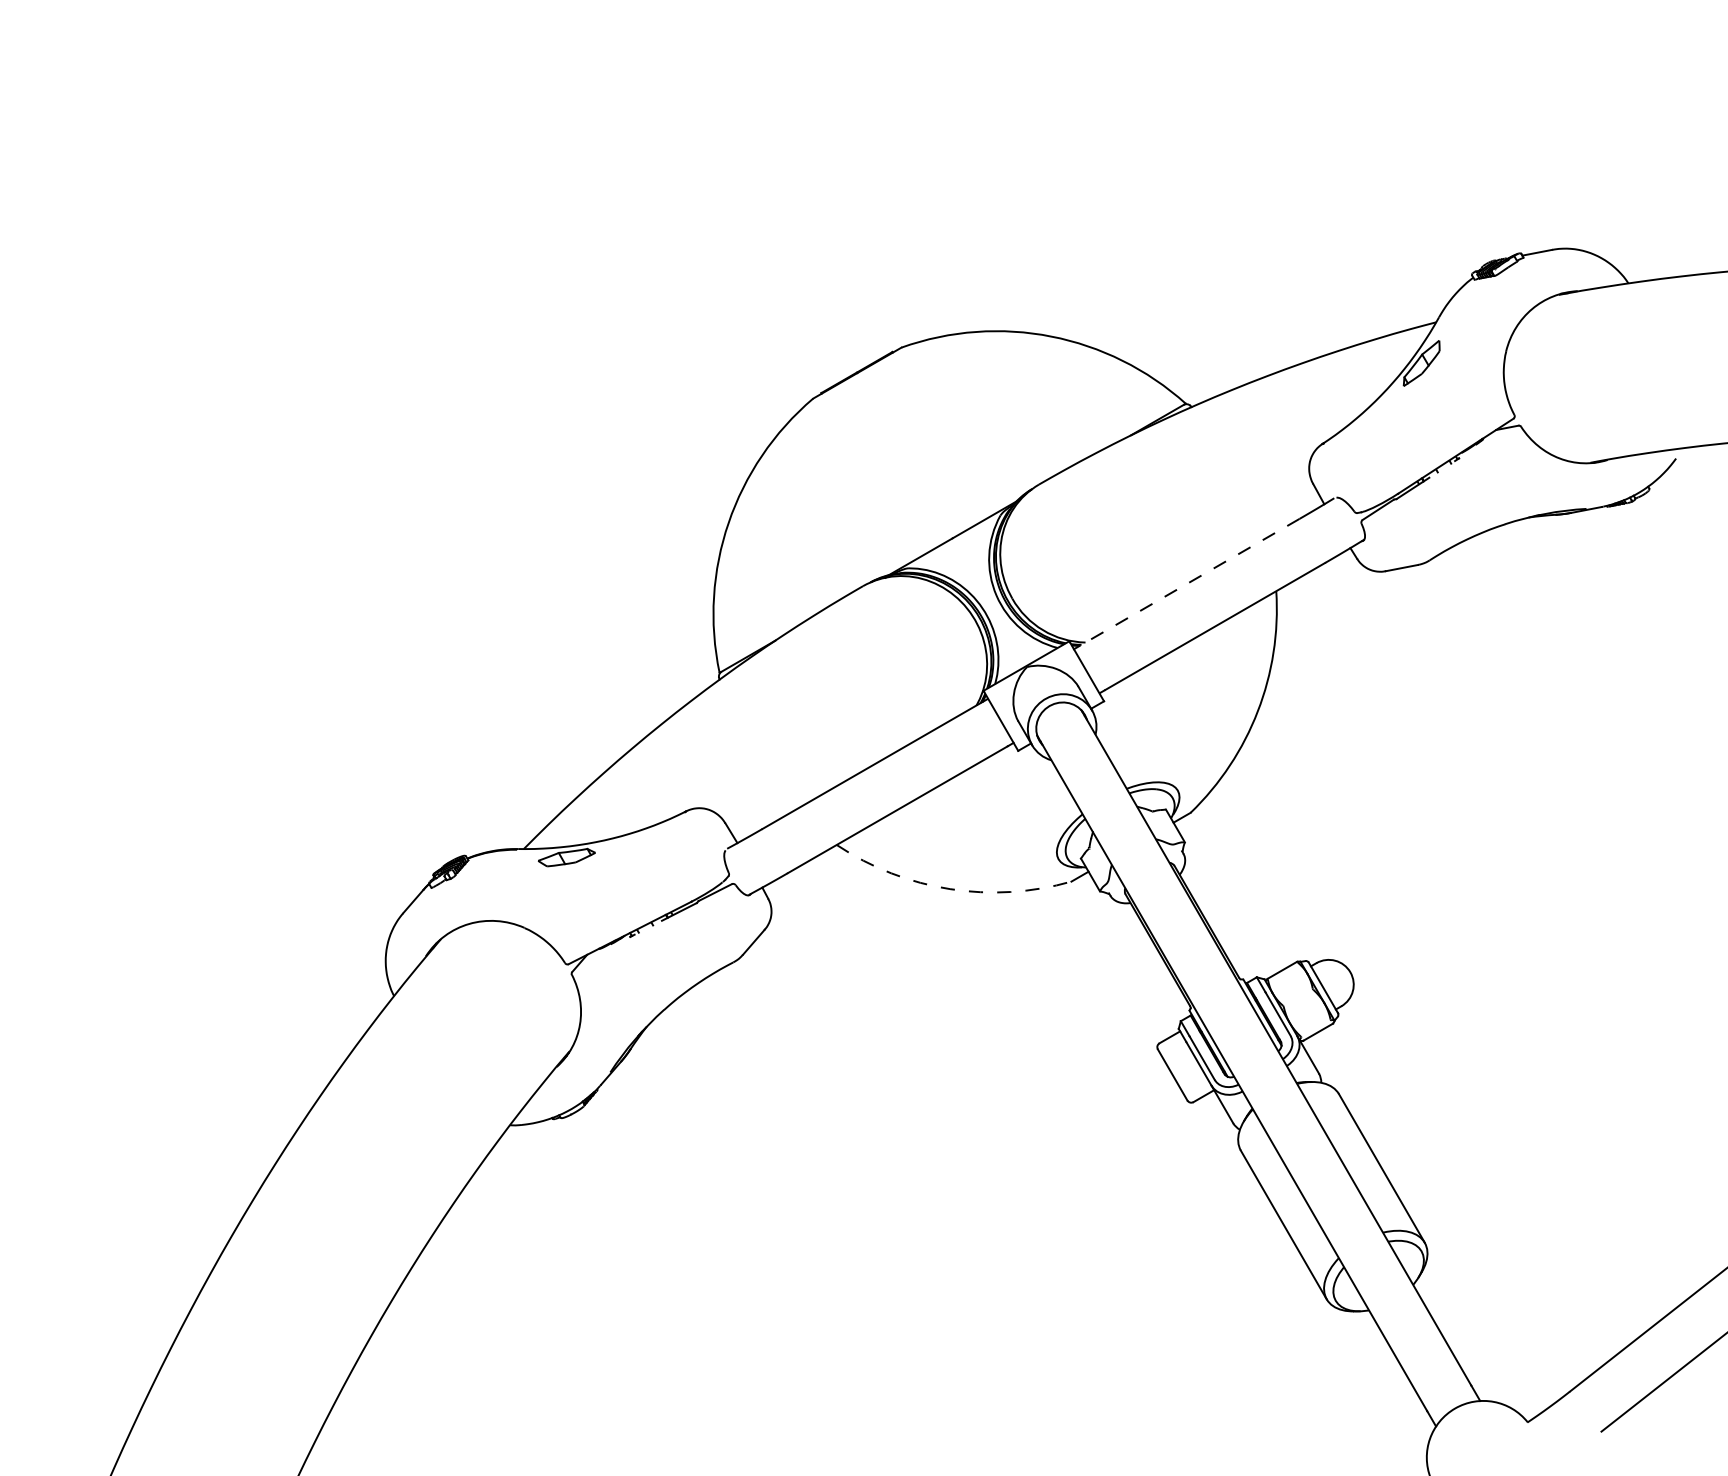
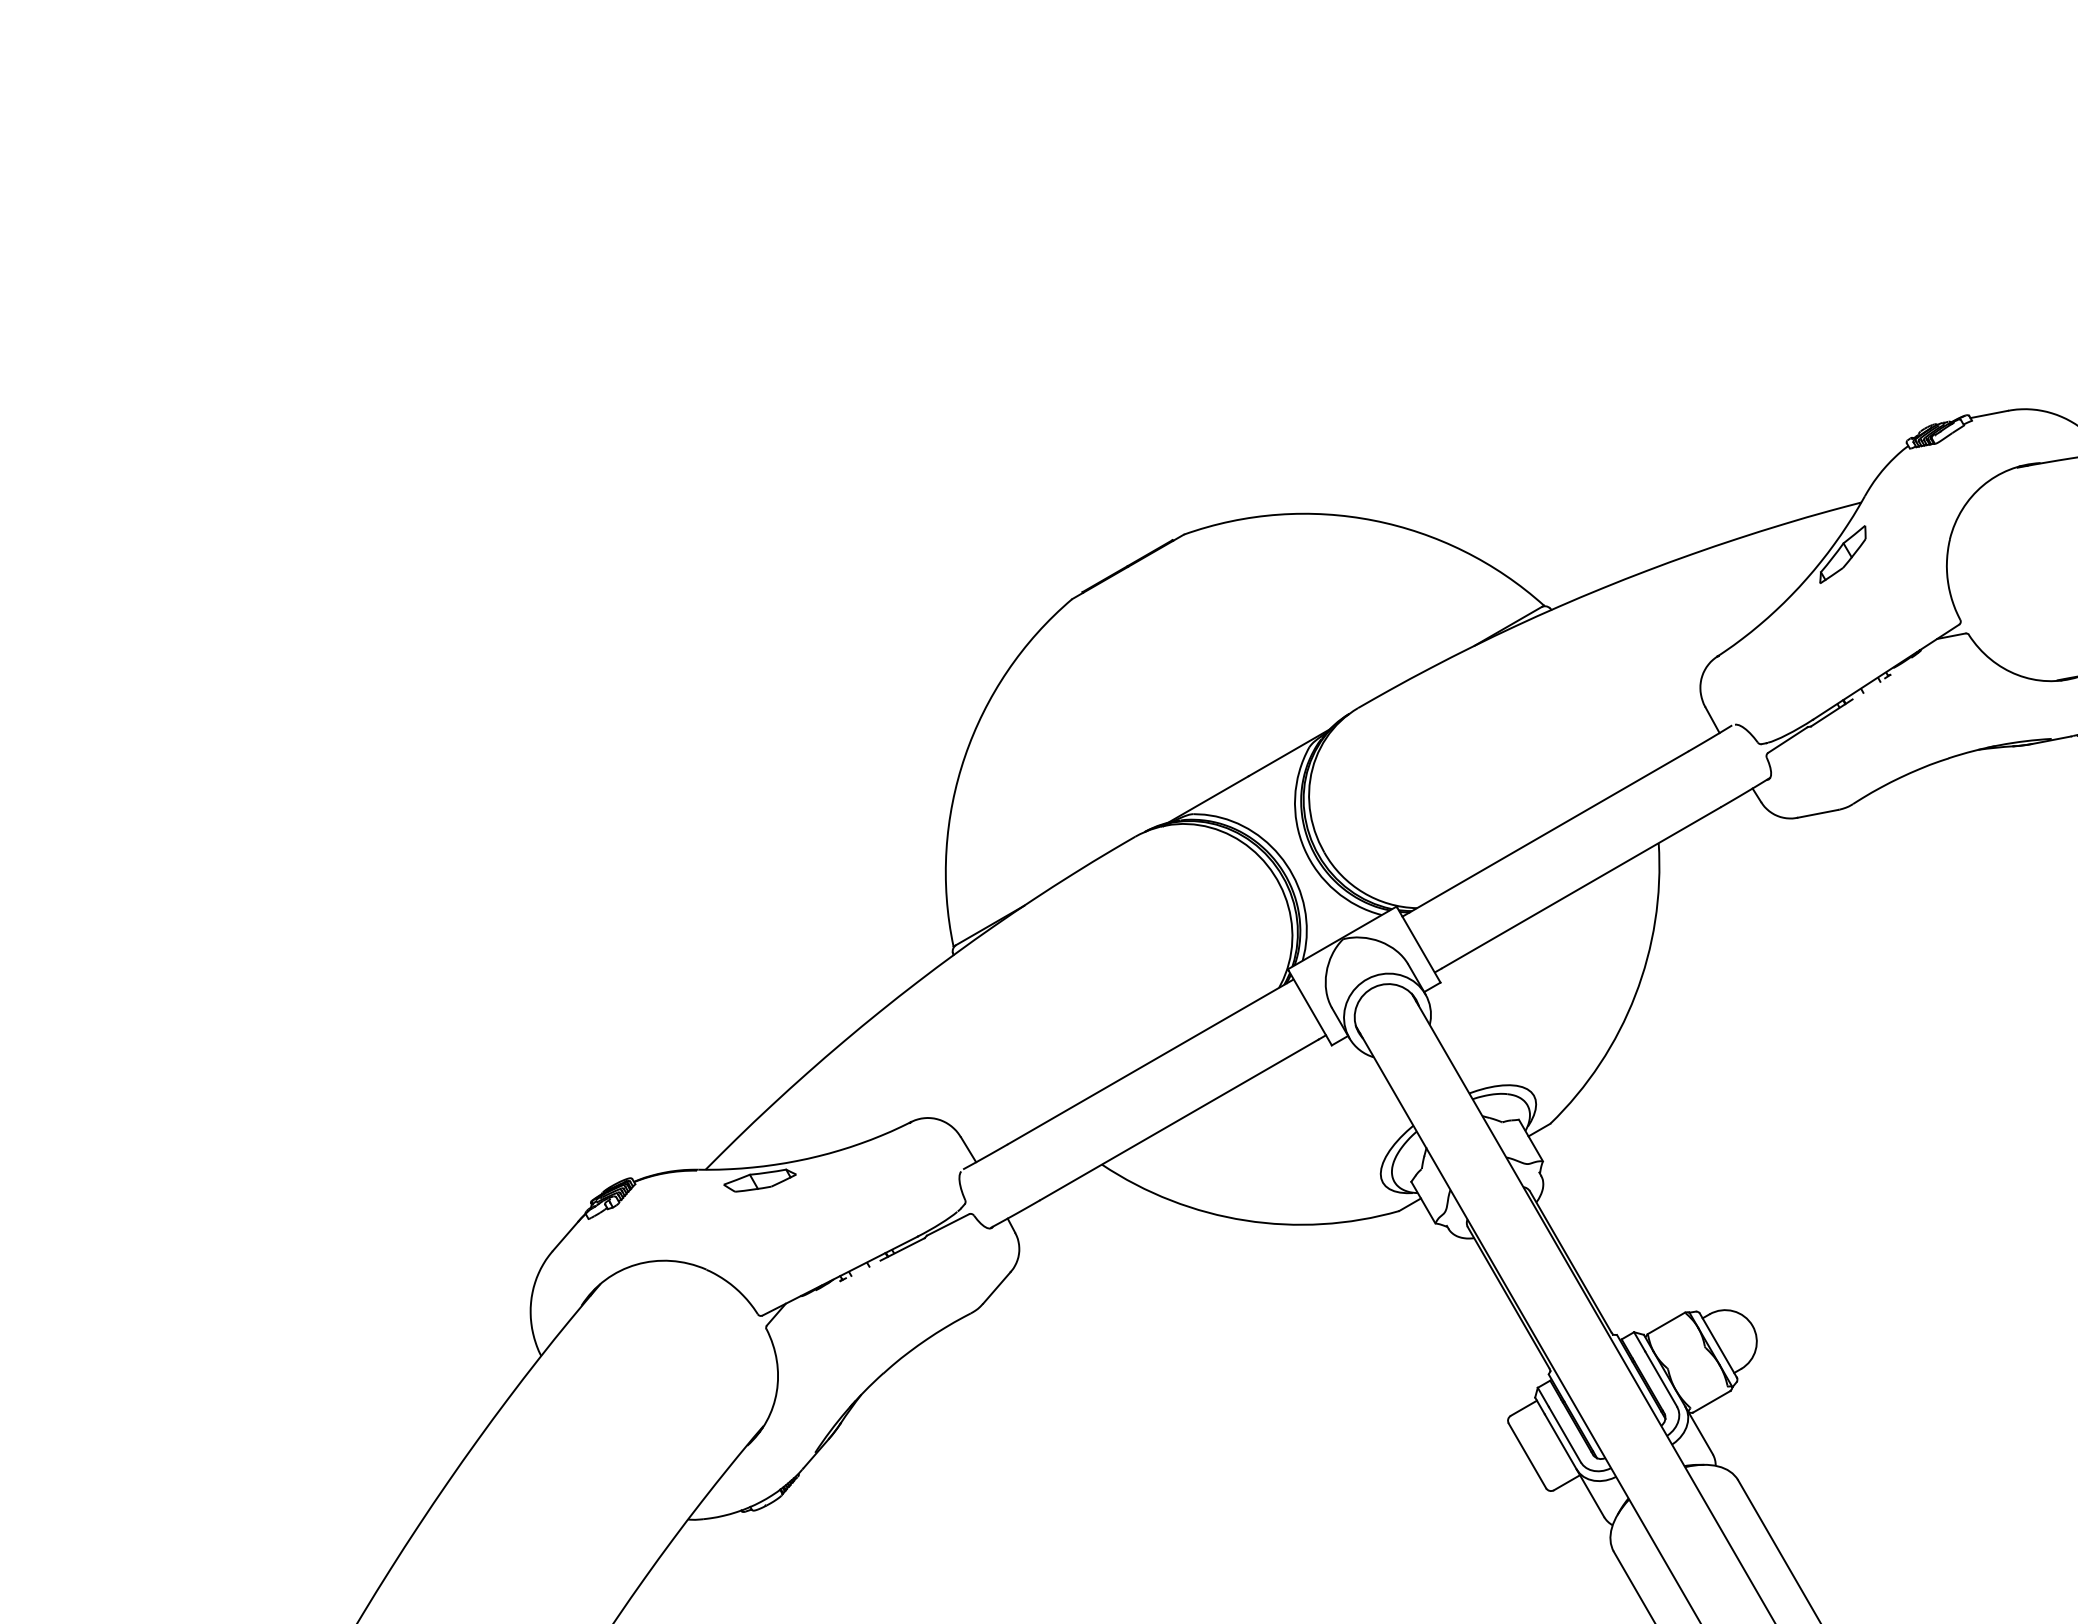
line: (1189, 582) -> (1548, 832), dashed -> solid
arc: (950, 889) -> (1246, 1220), dashed -> solid

